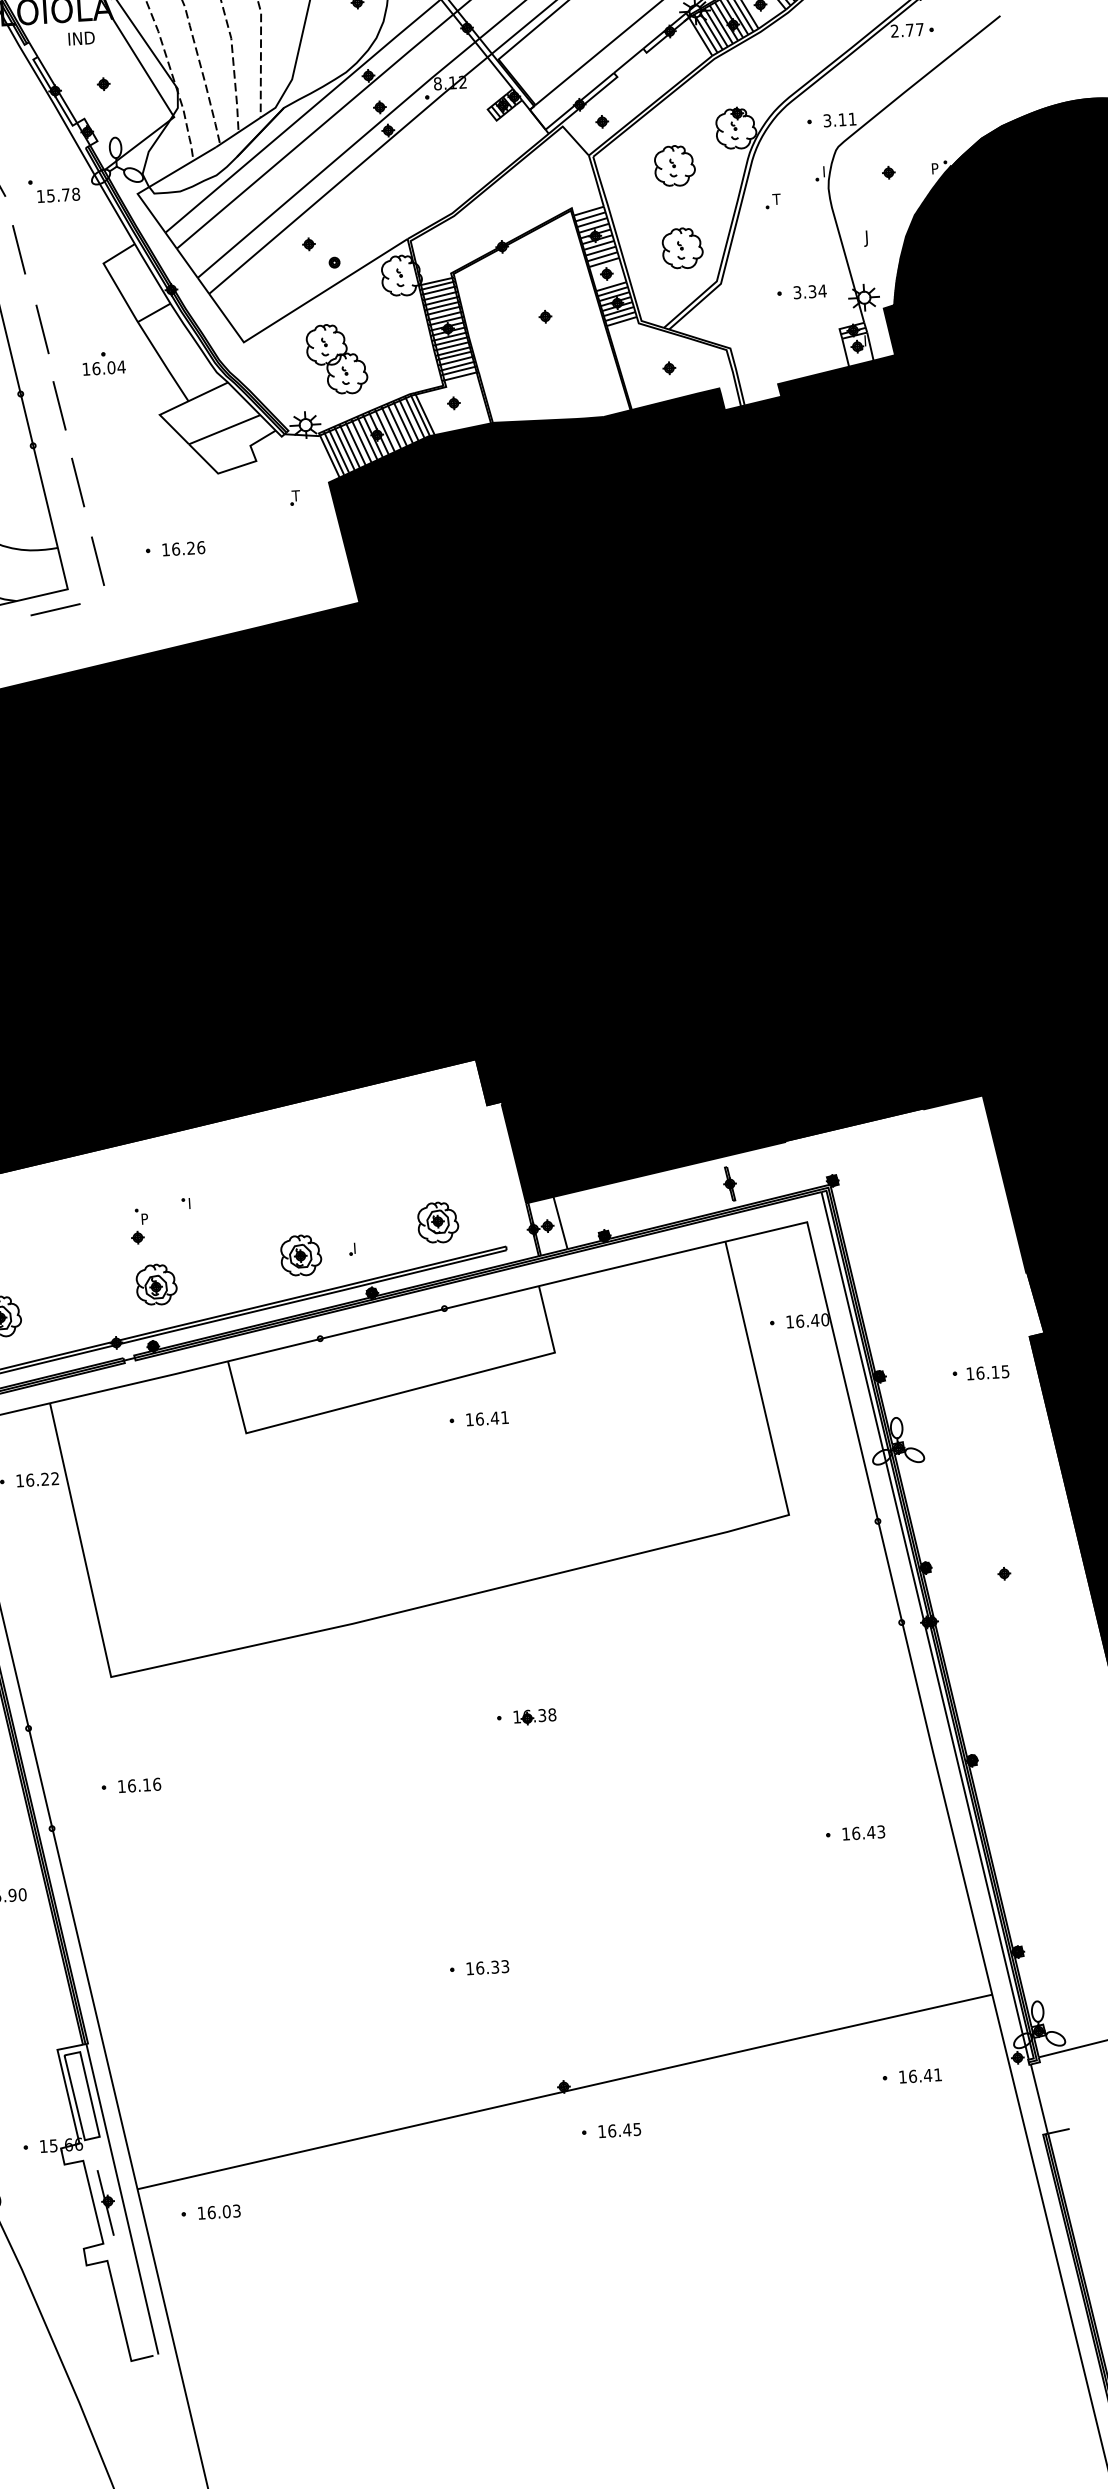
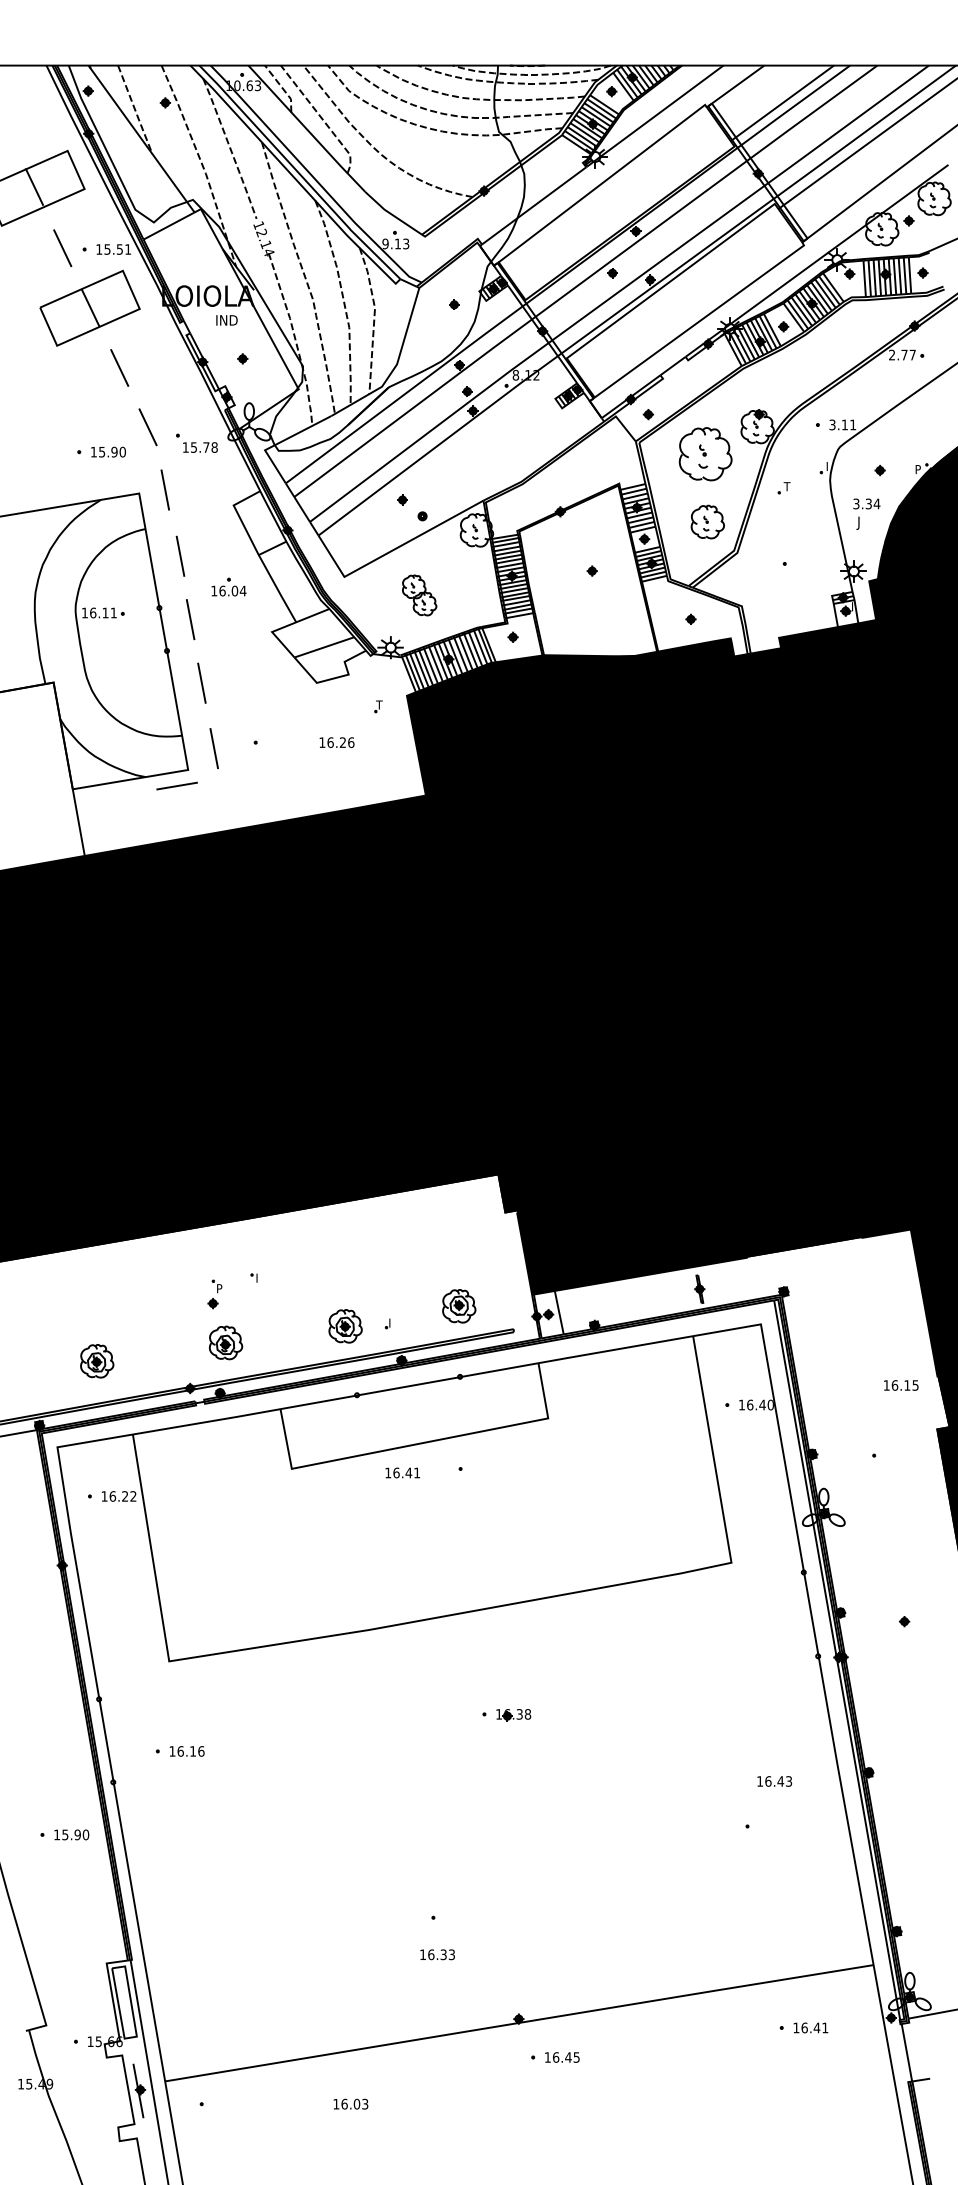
part: (674, 166) -> (705, 454), size x1.6
text: (809, 291) -> (866, 503), moved
part: (336, 359) -> (419, 595), size x0.7
text: (183, 548) -> (336, 742), moved
text: (988, 1372) -> (901, 1385), moved
text: (487, 1418) -> (402, 1472), moved
text: (863, 1833) -> (774, 1781), moved
text: (487, 1967) -> (437, 1954), moved
text: (218, 2211) -> (350, 2103), moved

